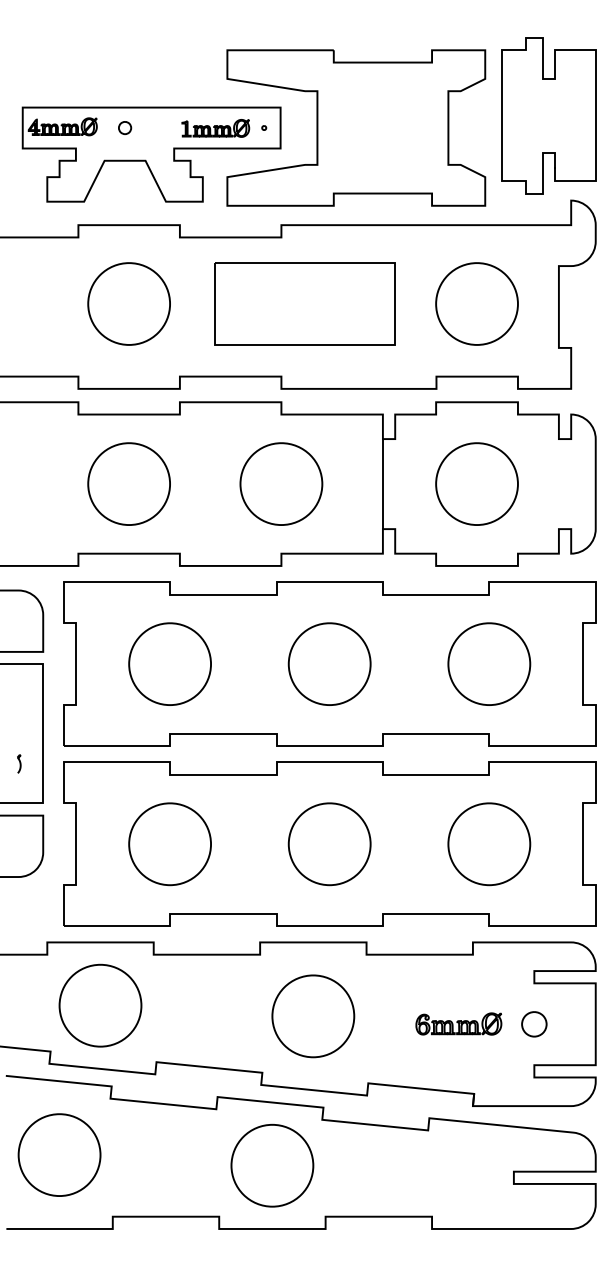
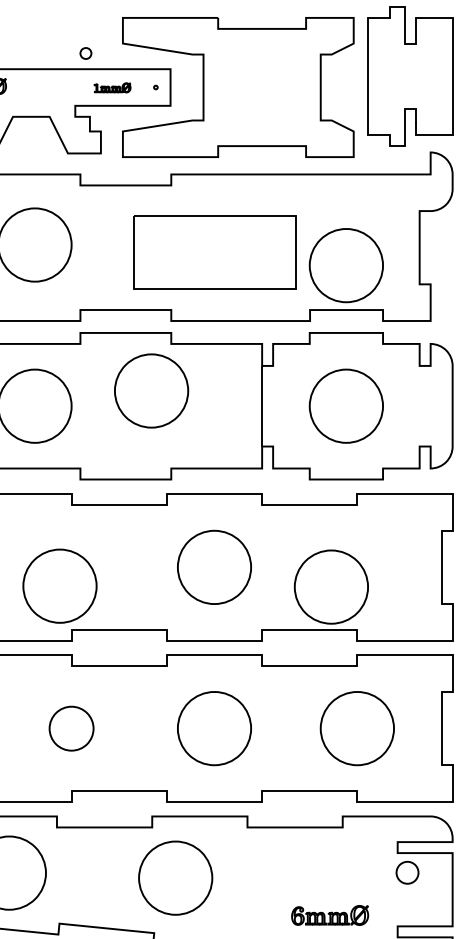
part: (125, 127) -> (86, 53), moved
part: (215, 128) -> (112, 87), size x0.6
part: (304, 303) -> (214, 251), moved
part: (476, 303) -> (345, 265), moved
part: (281, 483) -> (151, 390), moved
part: (169, 663) -> (59, 585), moved
part: (489, 663) -> (331, 586), moved
part: (169, 844) -> (71, 728), size x0.6
part: (313, 1016) -> (175, 878), moved
part: (458, 1023) -> (329, 915), moved
part: (534, 1024) -> (407, 872), moved

